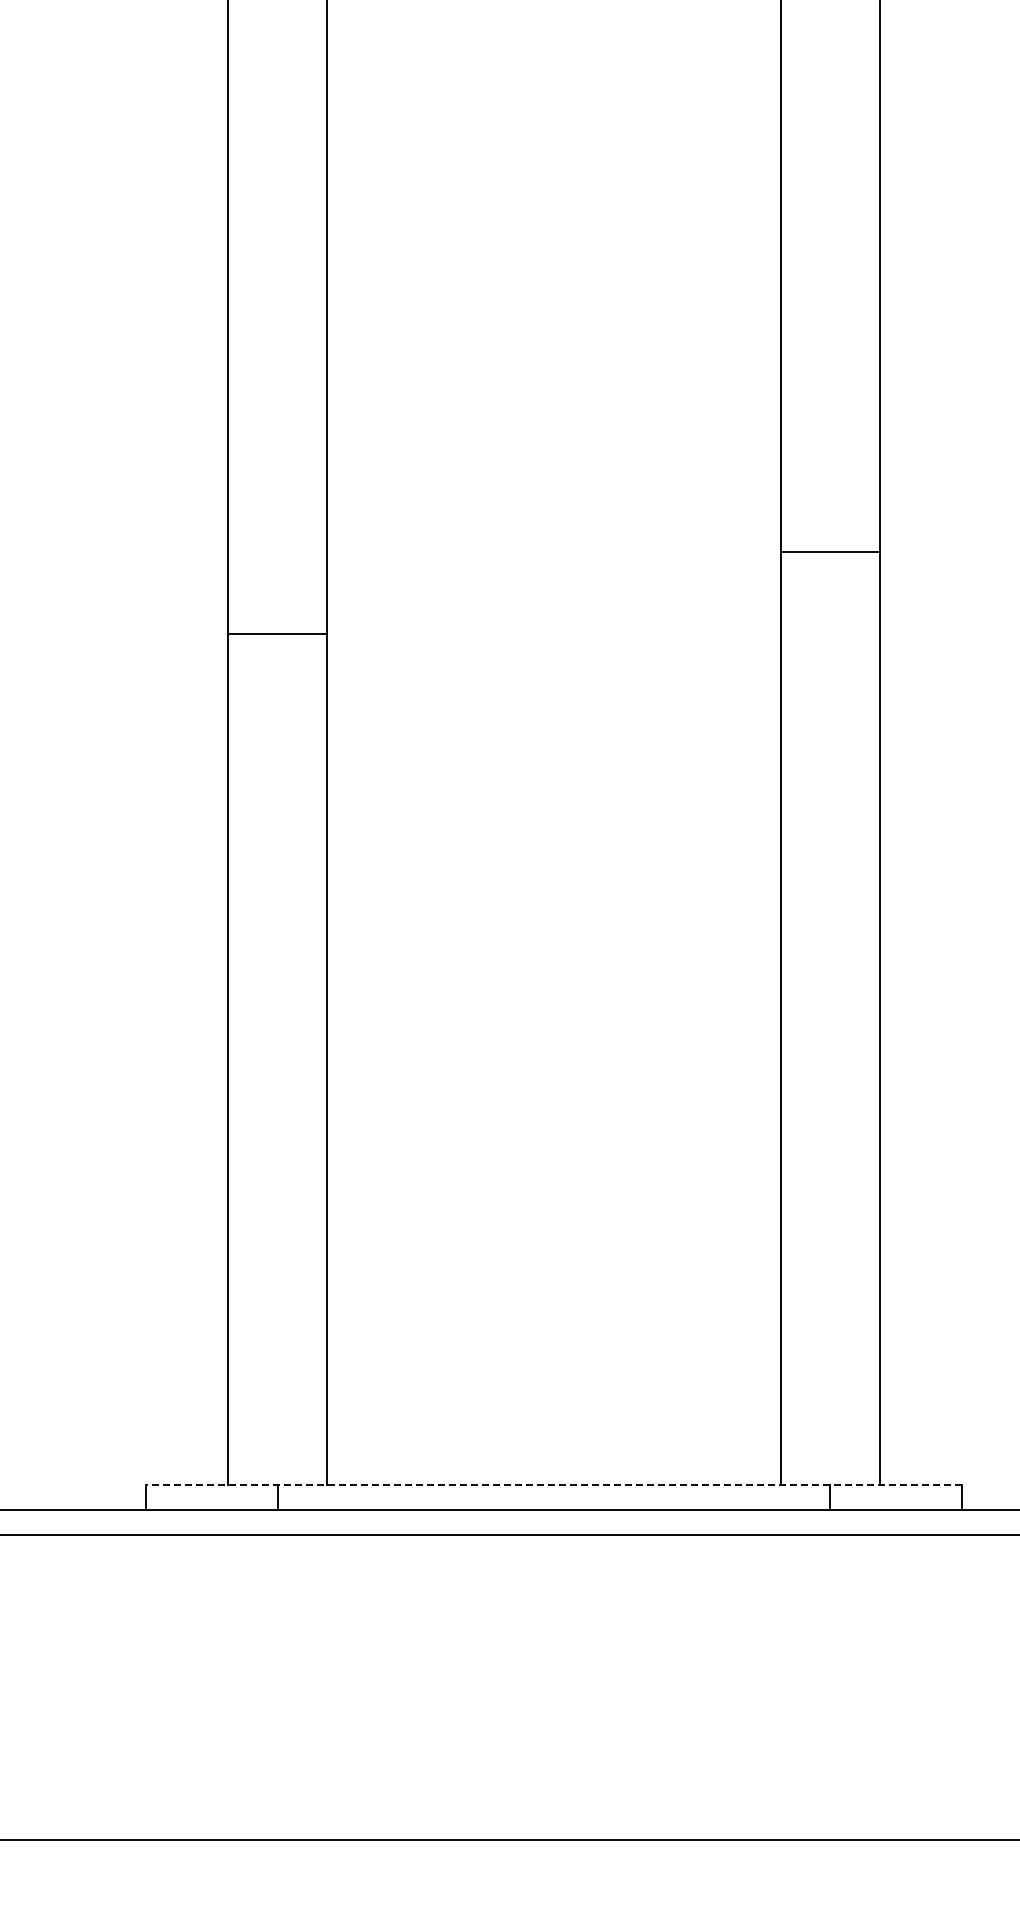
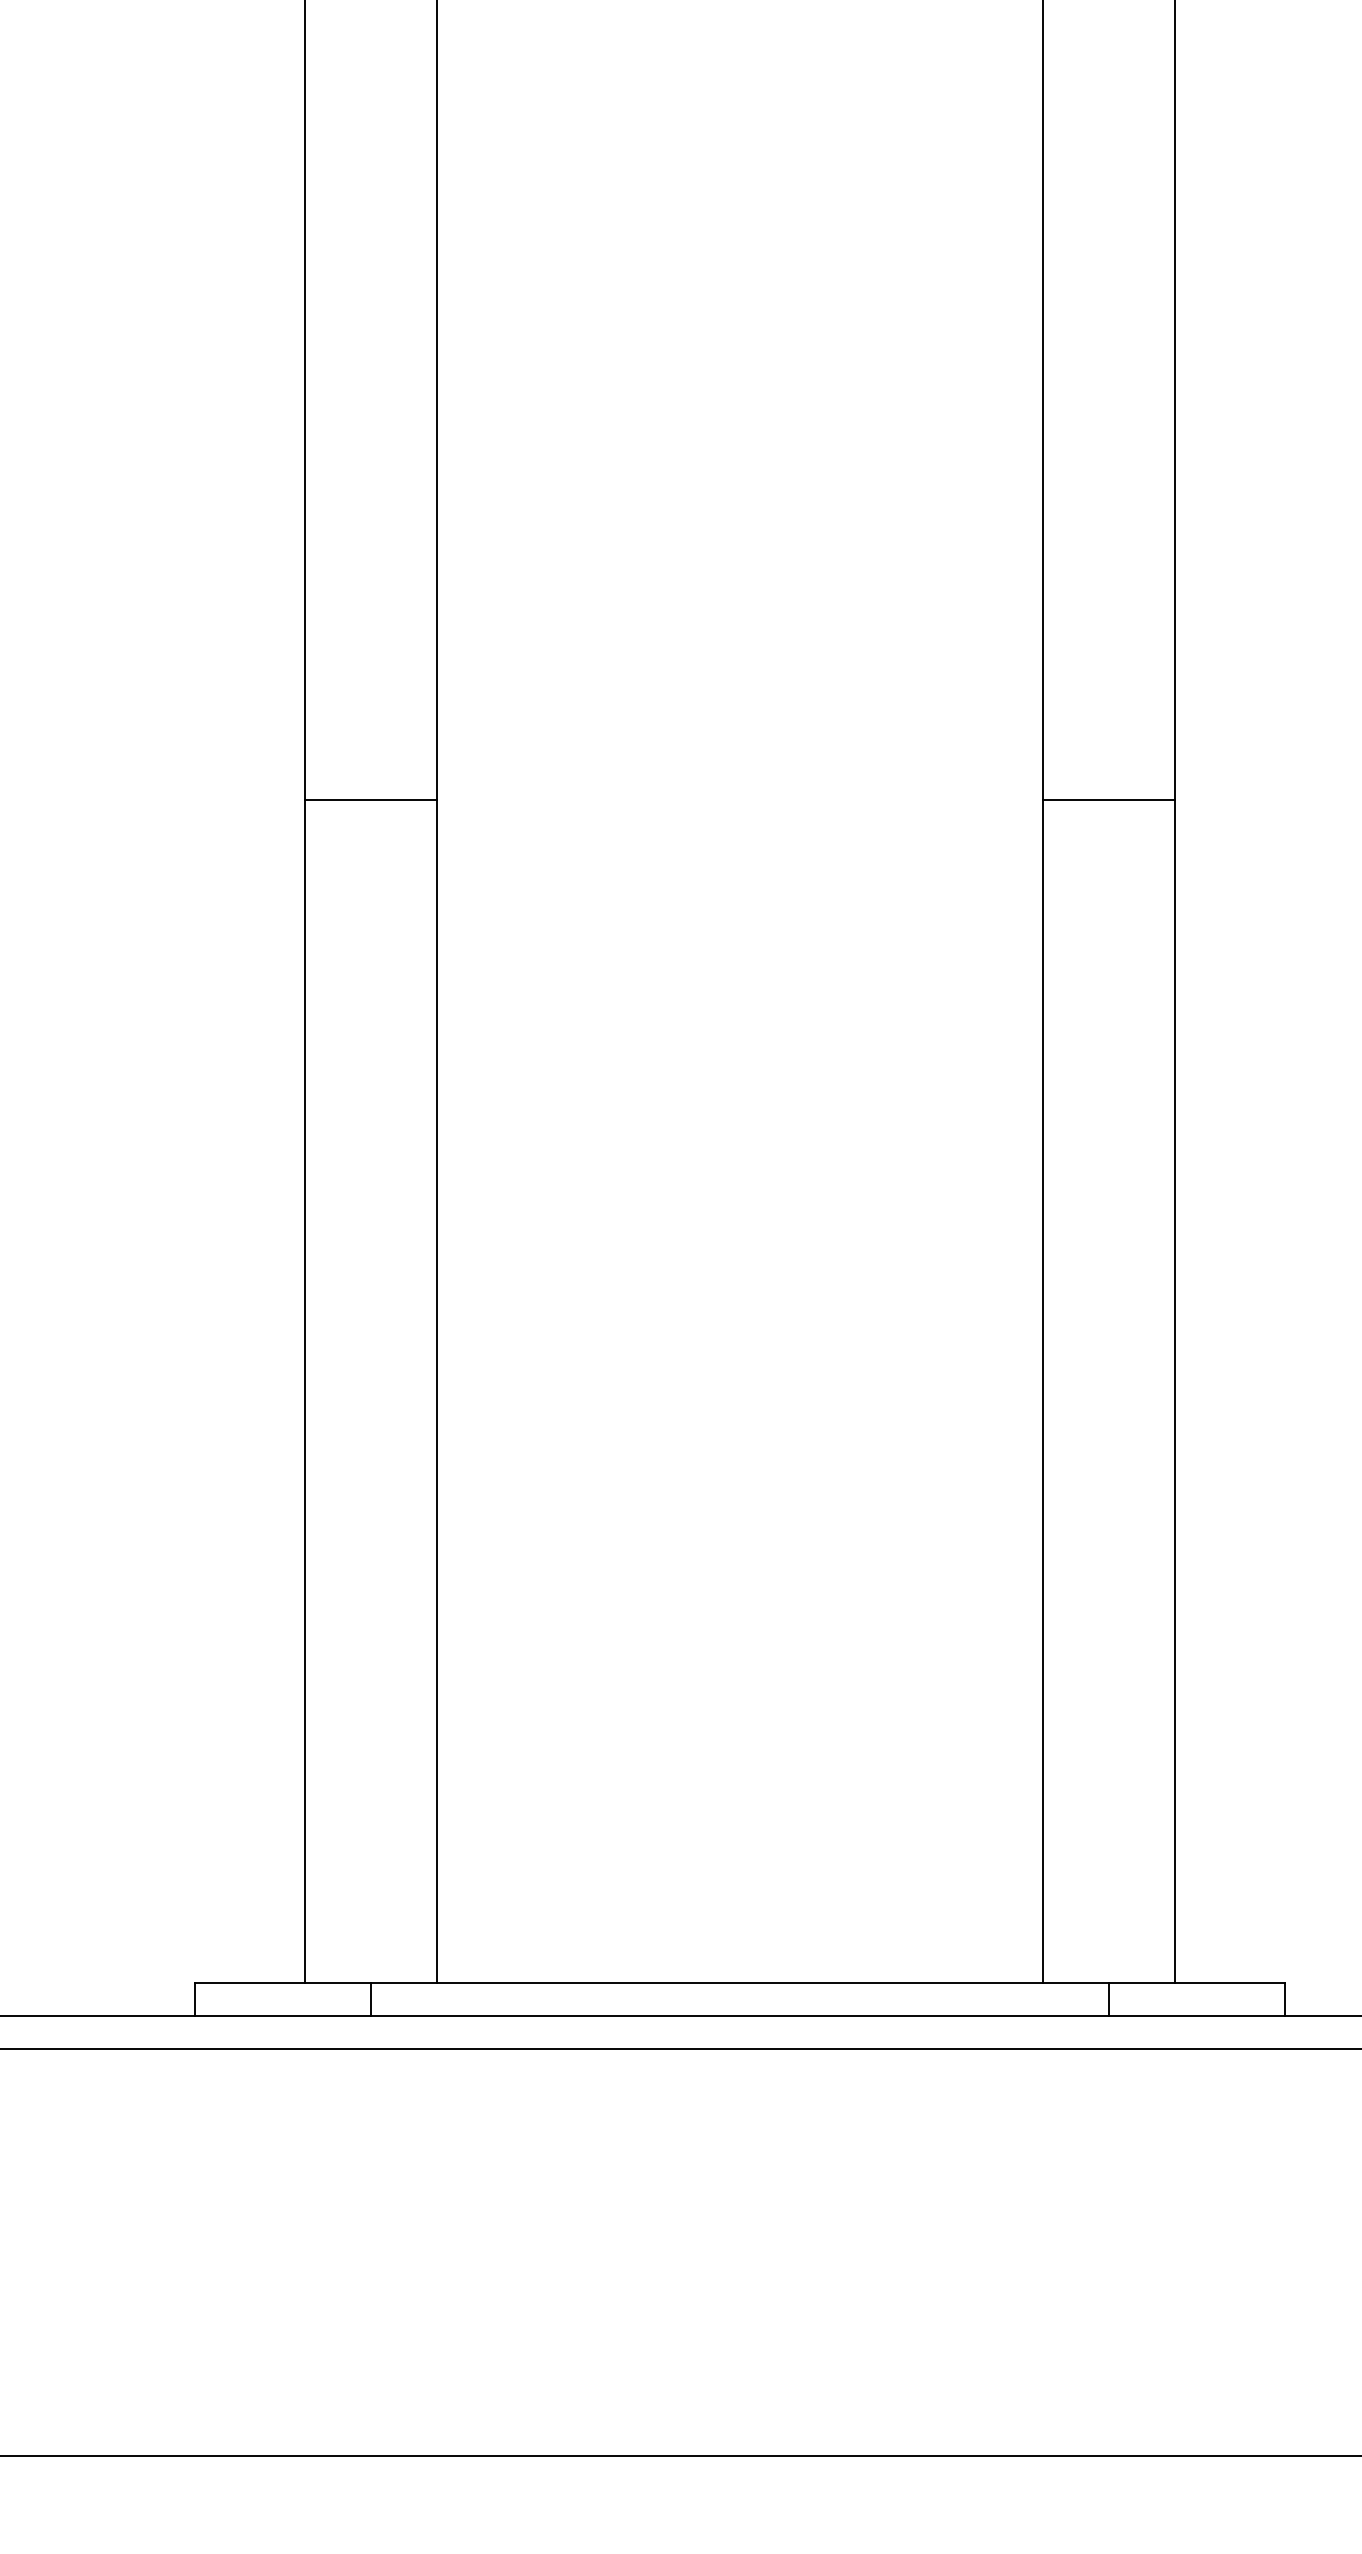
line: (829, 551) -> (1107, 798), moved
line: (277, 633) -> (370, 798), moved
line: (553, 1485) -> (739, 1983), dashed -> solid

